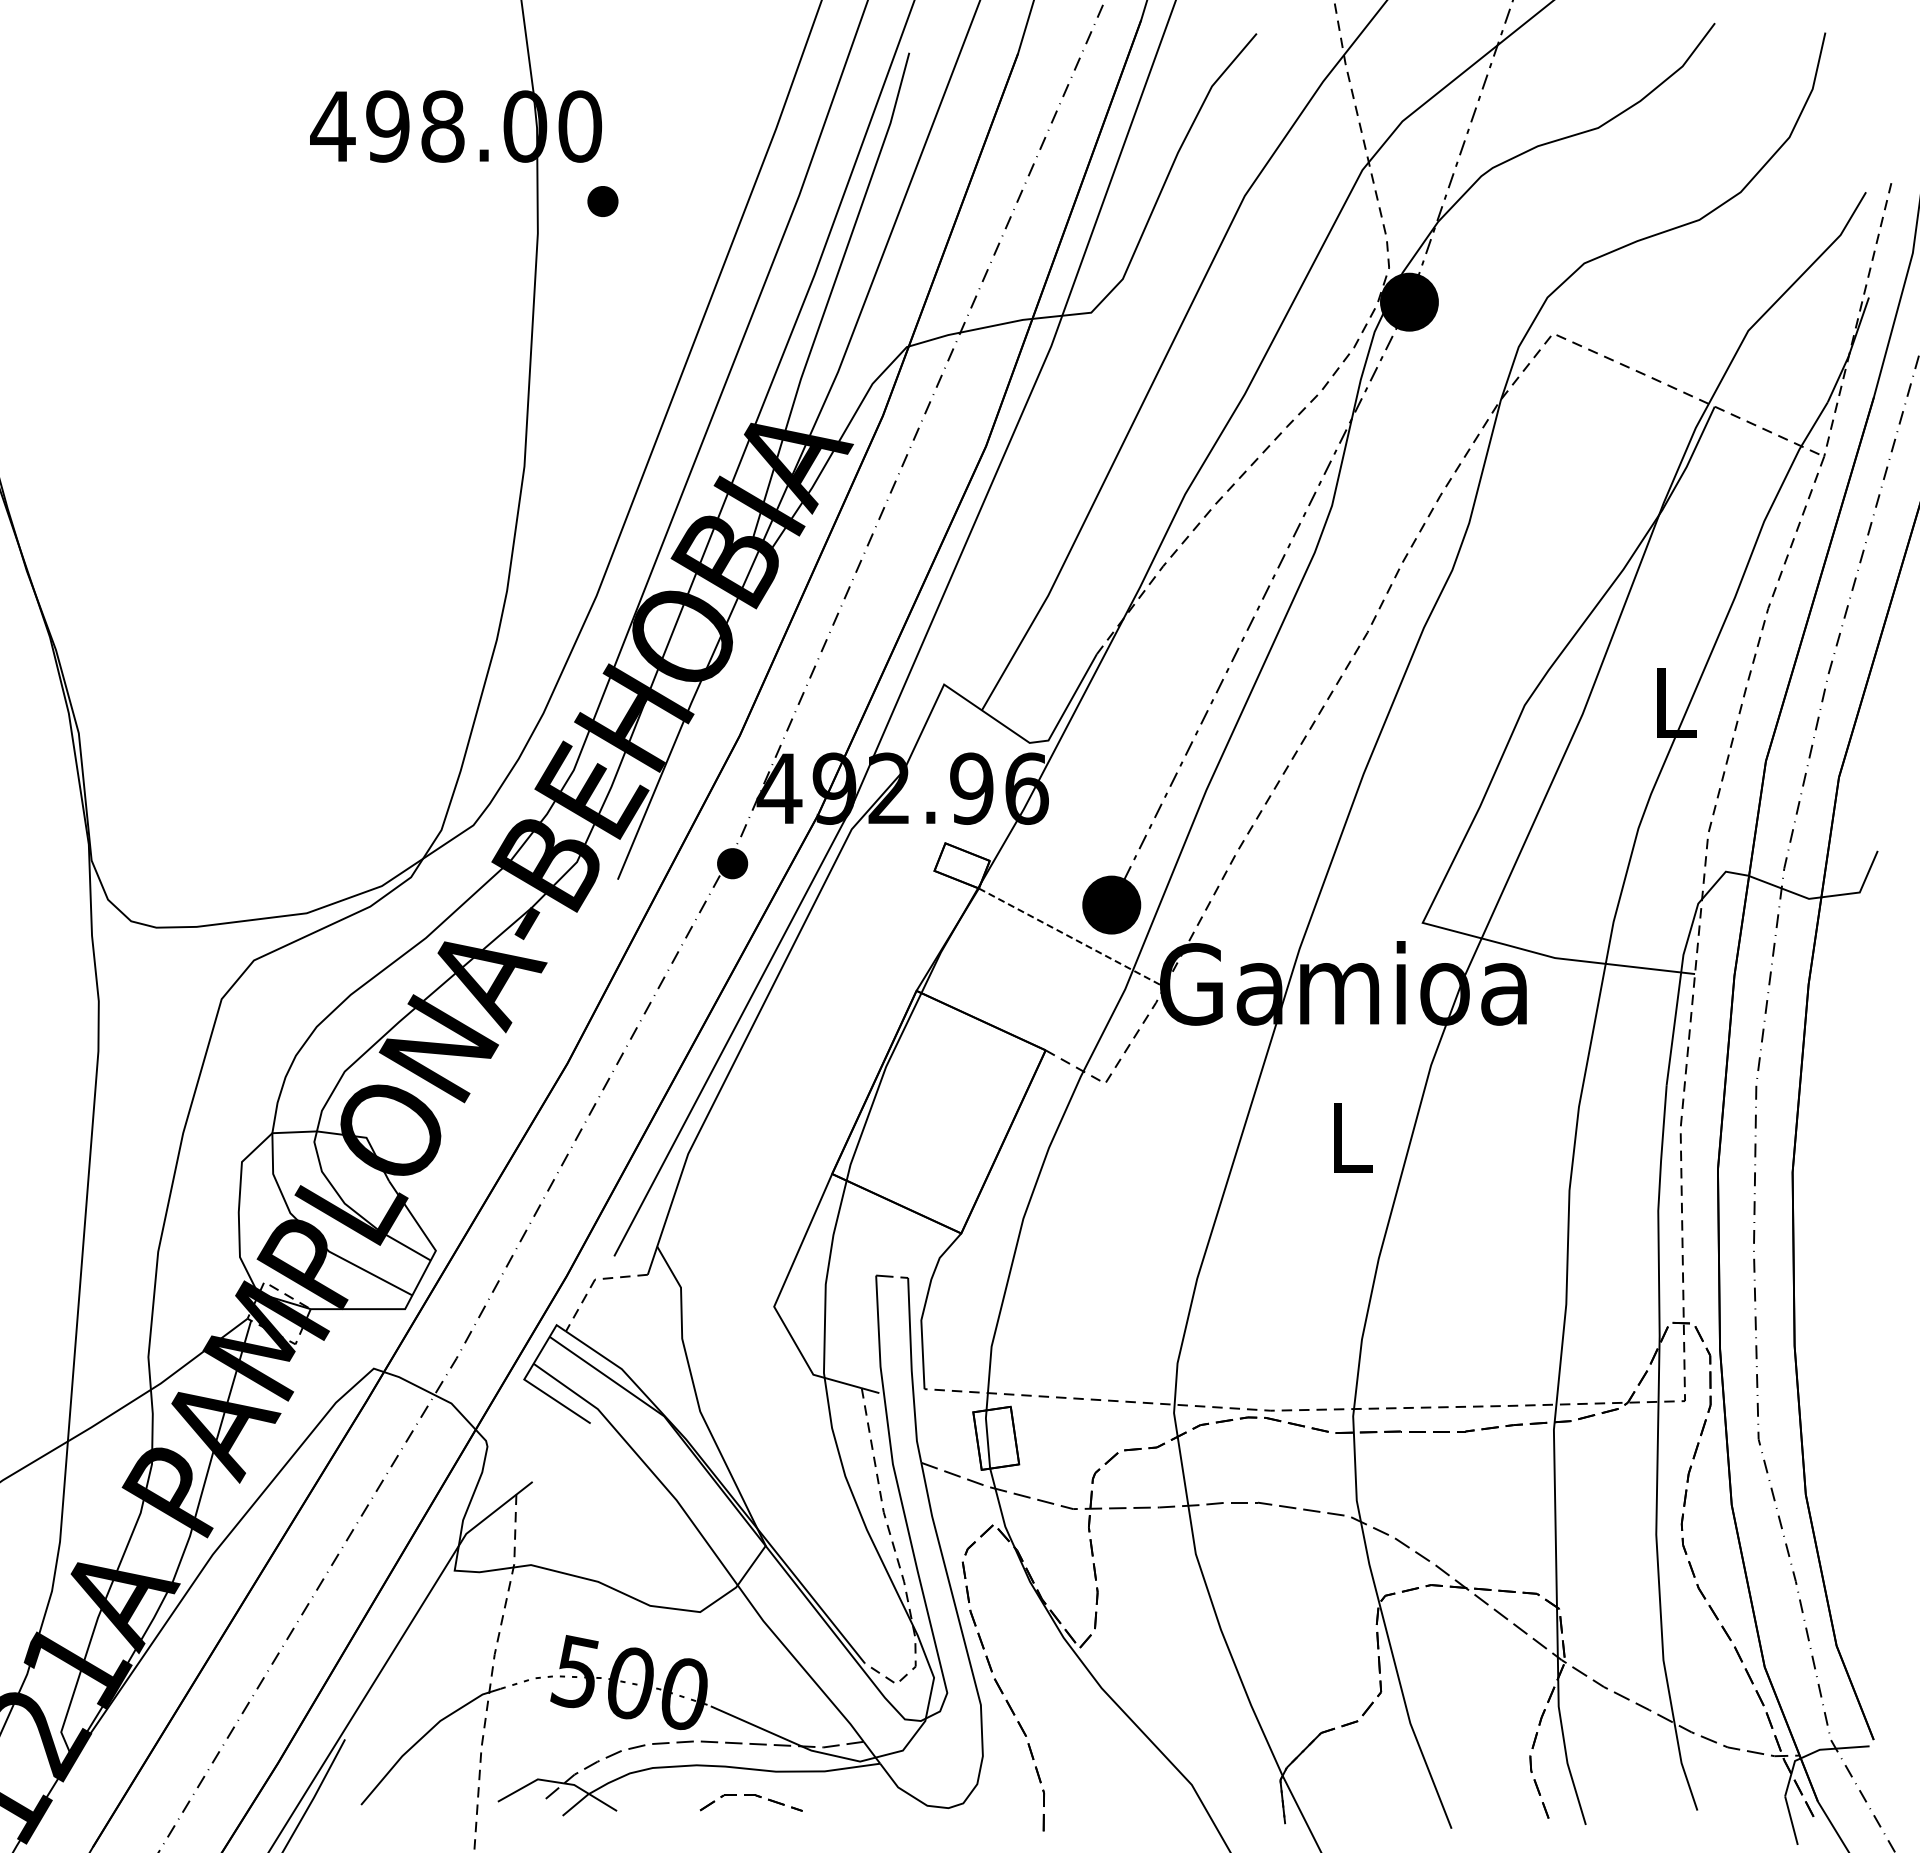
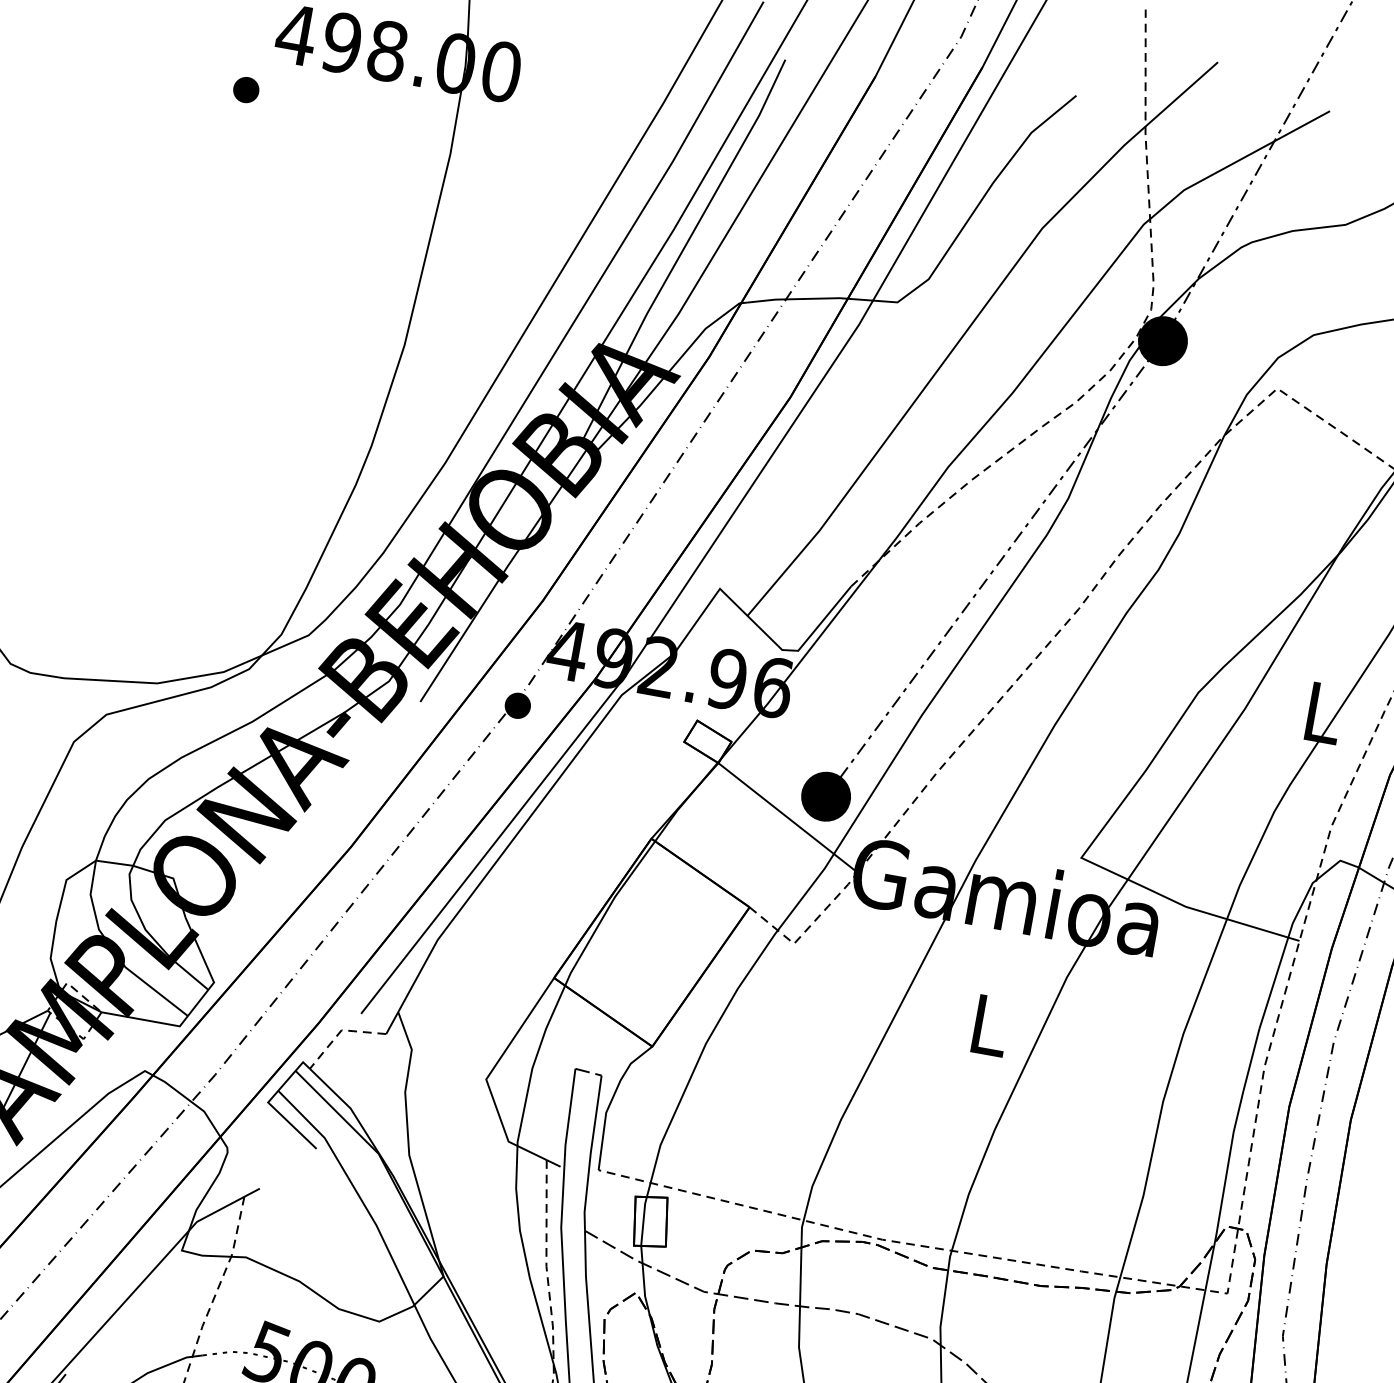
part: (602, 201) -> (245, 89), moved
line: (1072, 938) -> (788, 818), dashed -> solid

